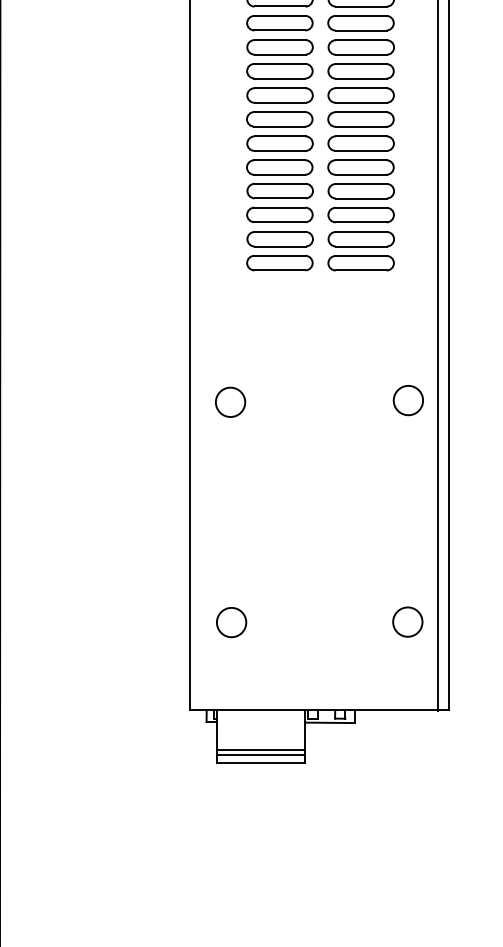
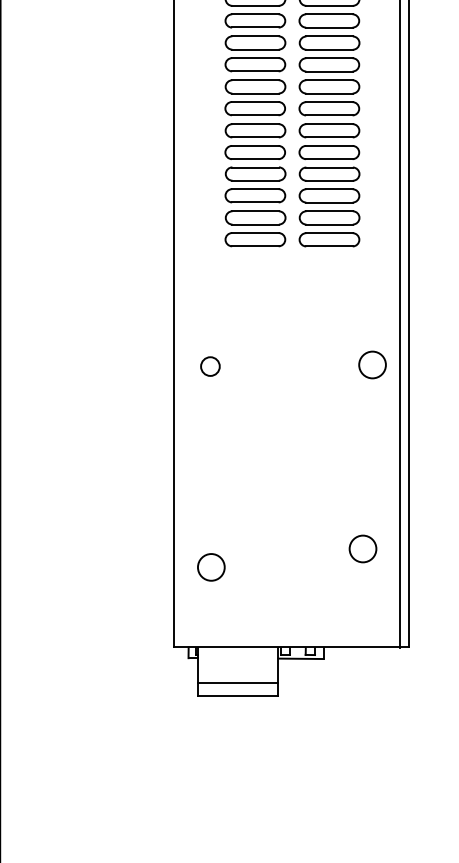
circle: (230, 402) -> (210, 366), size x0.7
circle: (407, 621) -> (362, 548), moved
line: (261, 754) -> (238, 687), removed

